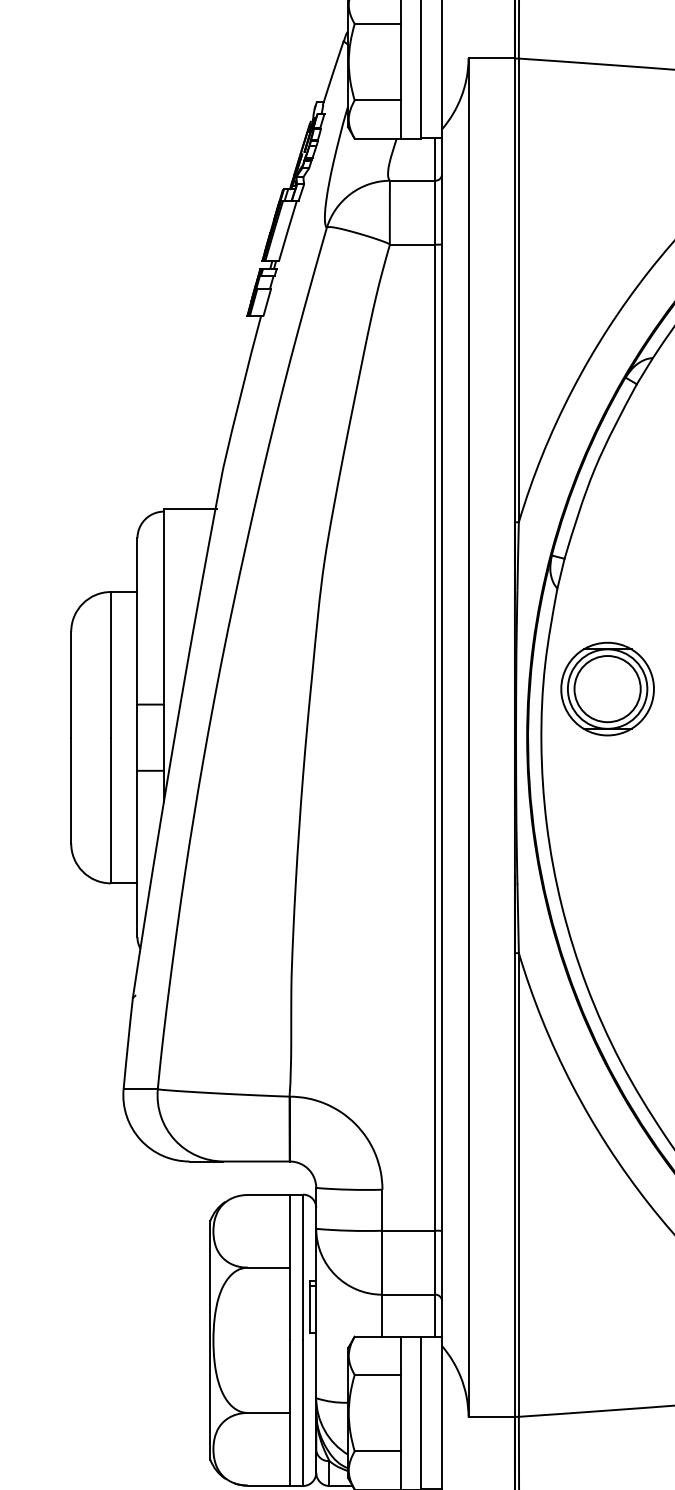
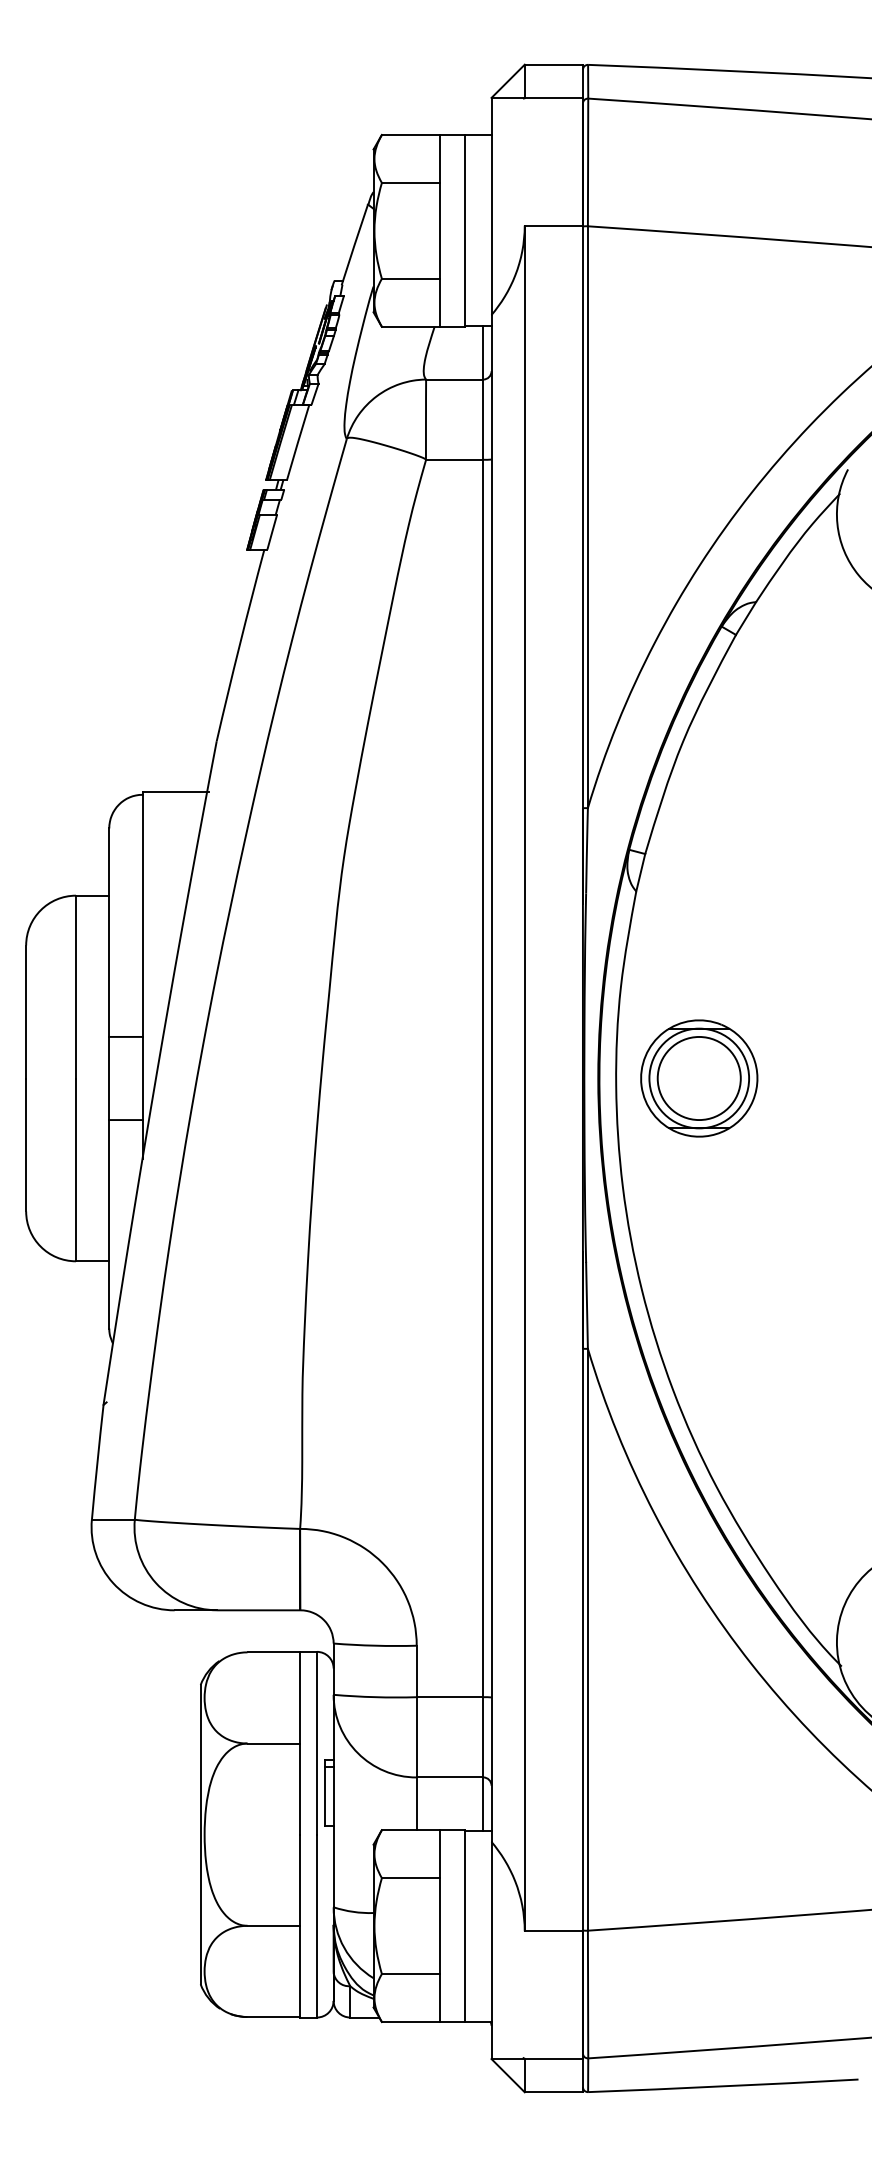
part: (607, 689) -> (699, 1078), moved

